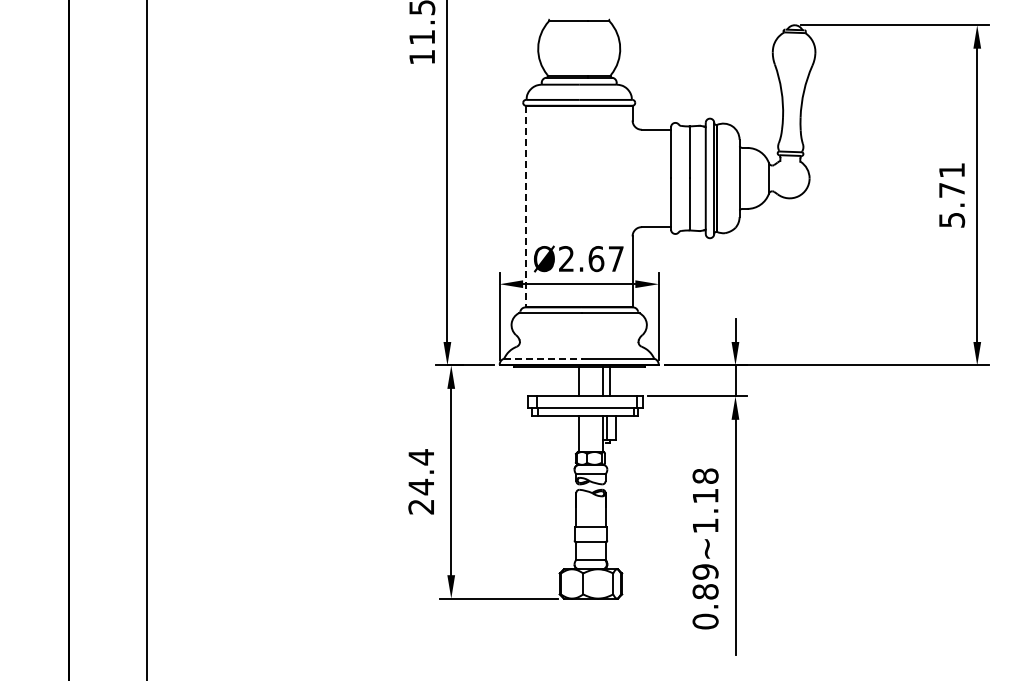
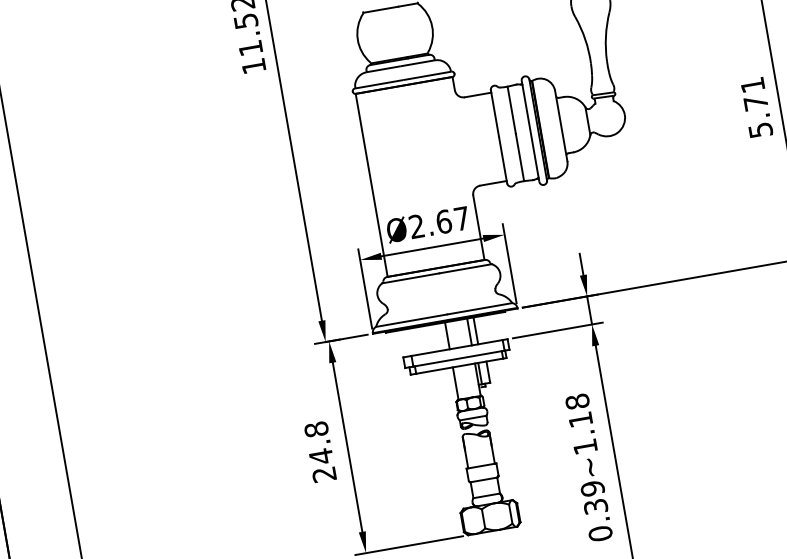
line: (525, 206) -> (371, 185), dashed -> solid
line: (543, 358) -> (411, 320), dashed -> solid
text: (421, 457) -> (316, 429), 24.4 -> 24.8
text: (705, 591) -> (595, 506), 0.89~1.18 -> 0.39~1.18

